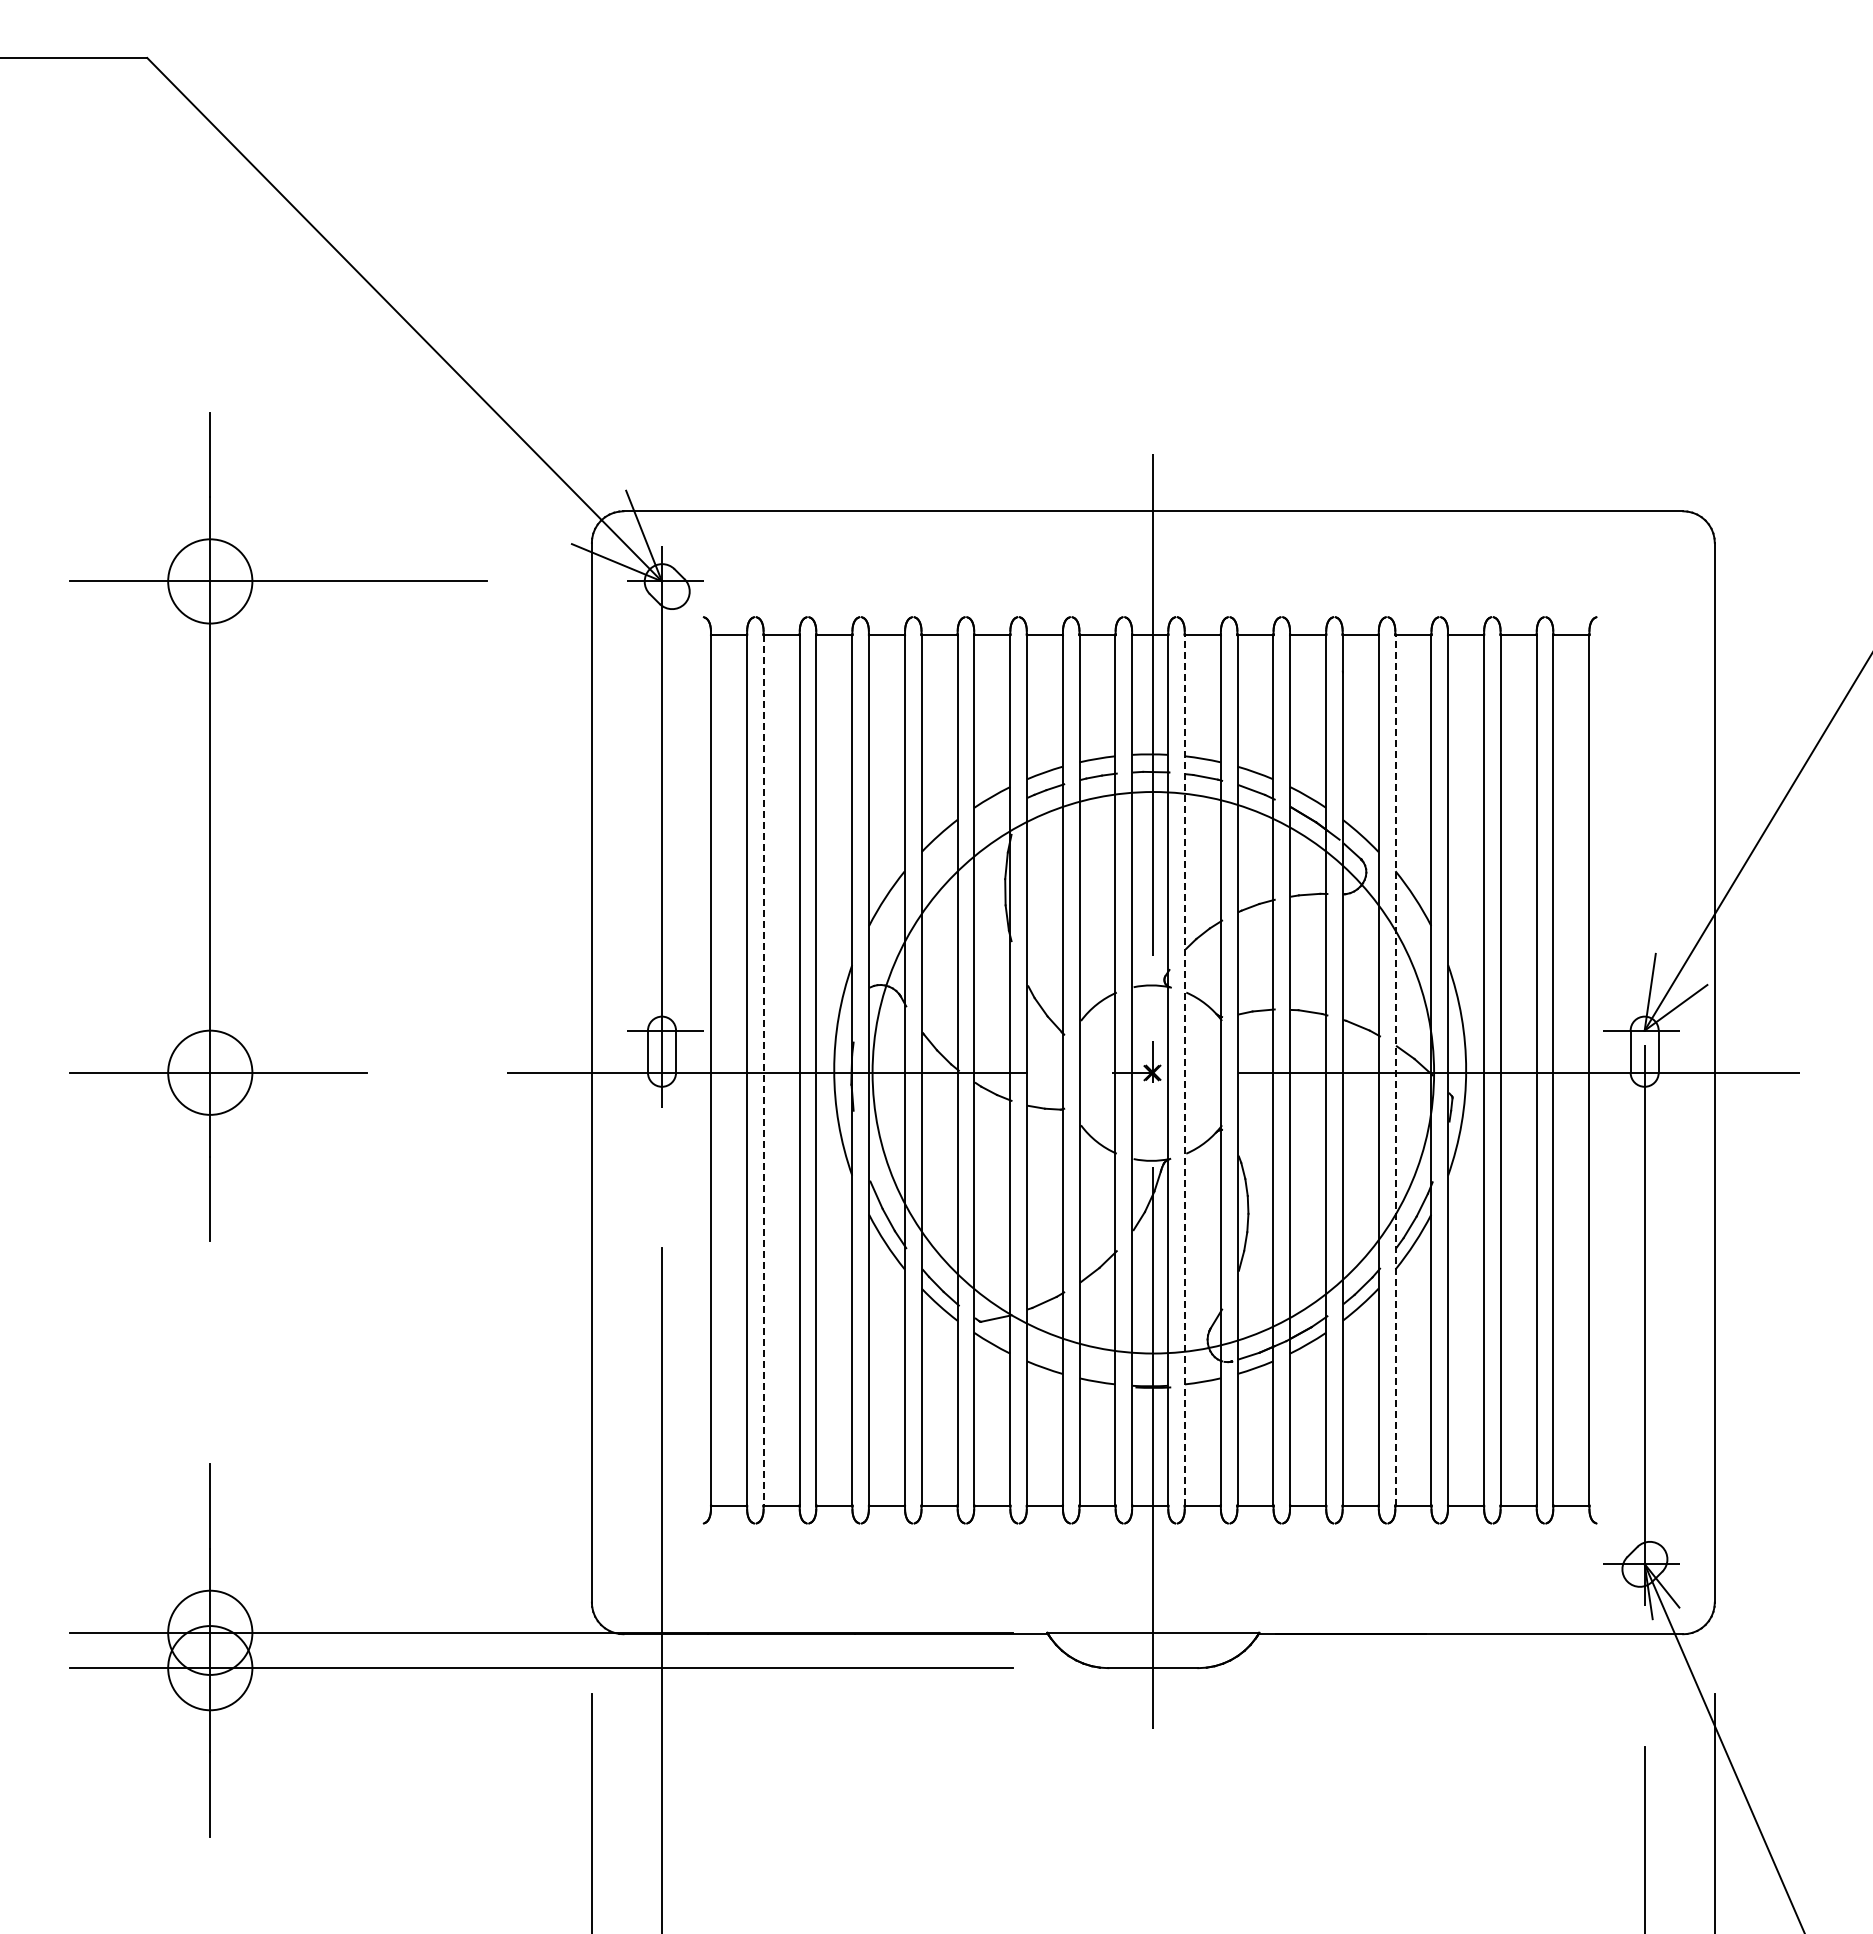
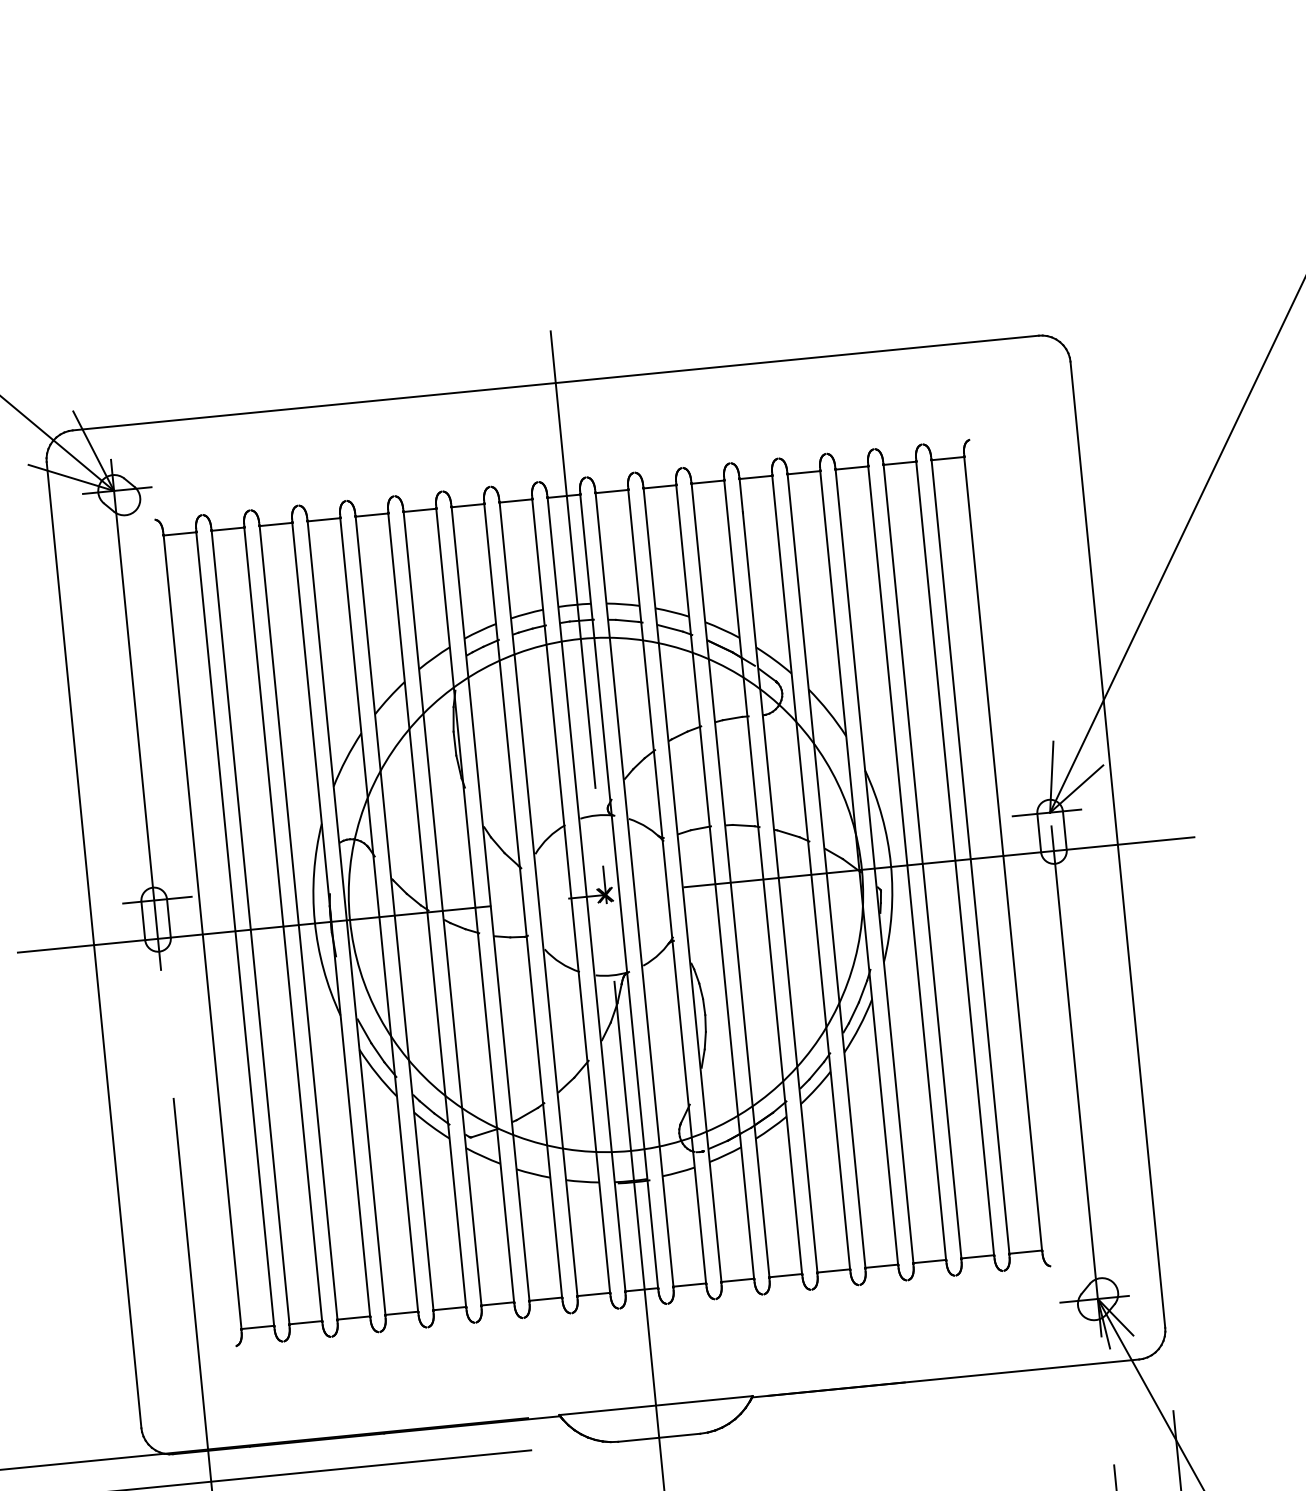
line: (1184, 1069) -> (634, 889), dashed -> solid
line: (1395, 1069) -> (826, 870), dashed -> solid
line: (763, 1070) -> (250, 927), dashed -> solid

